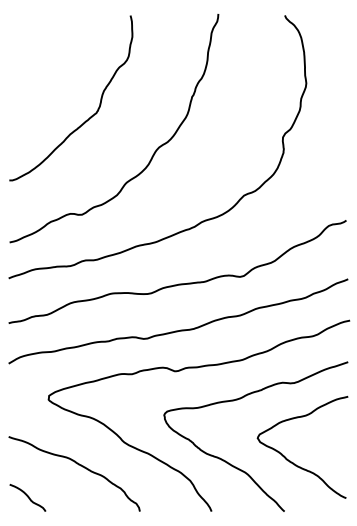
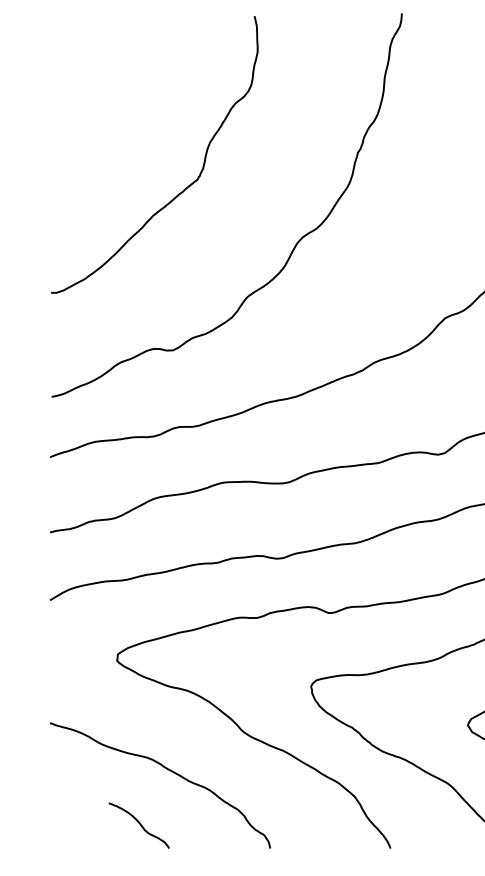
curve: (27, 497) -> (138, 824), moved

